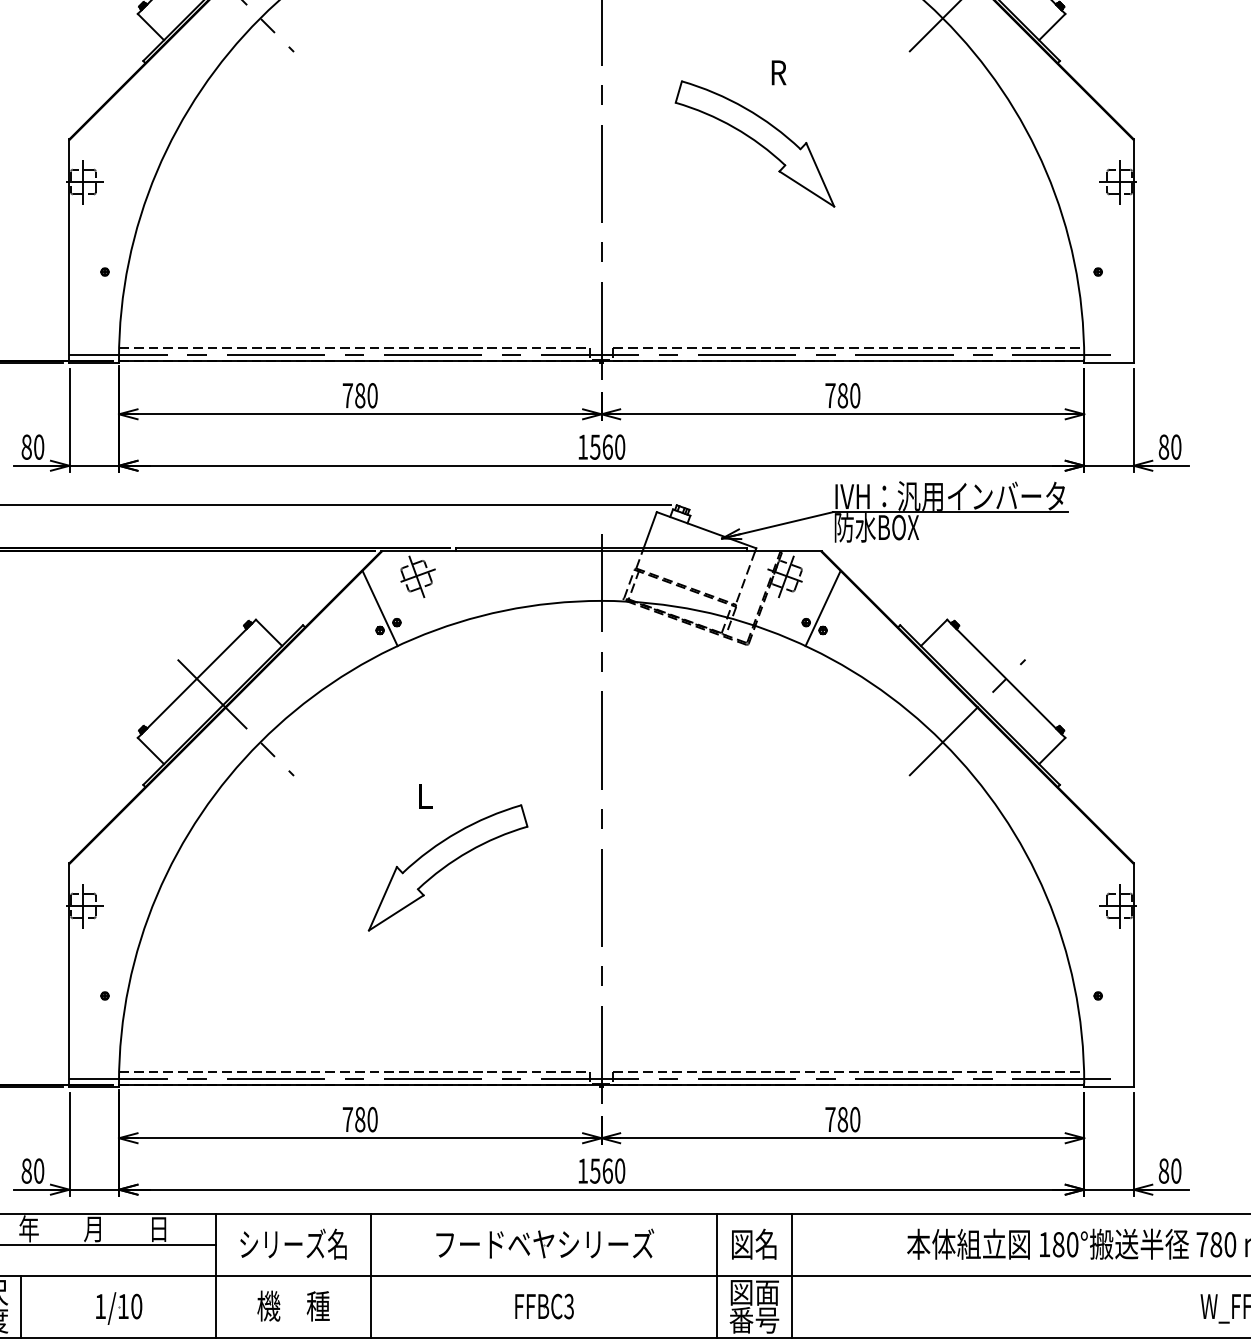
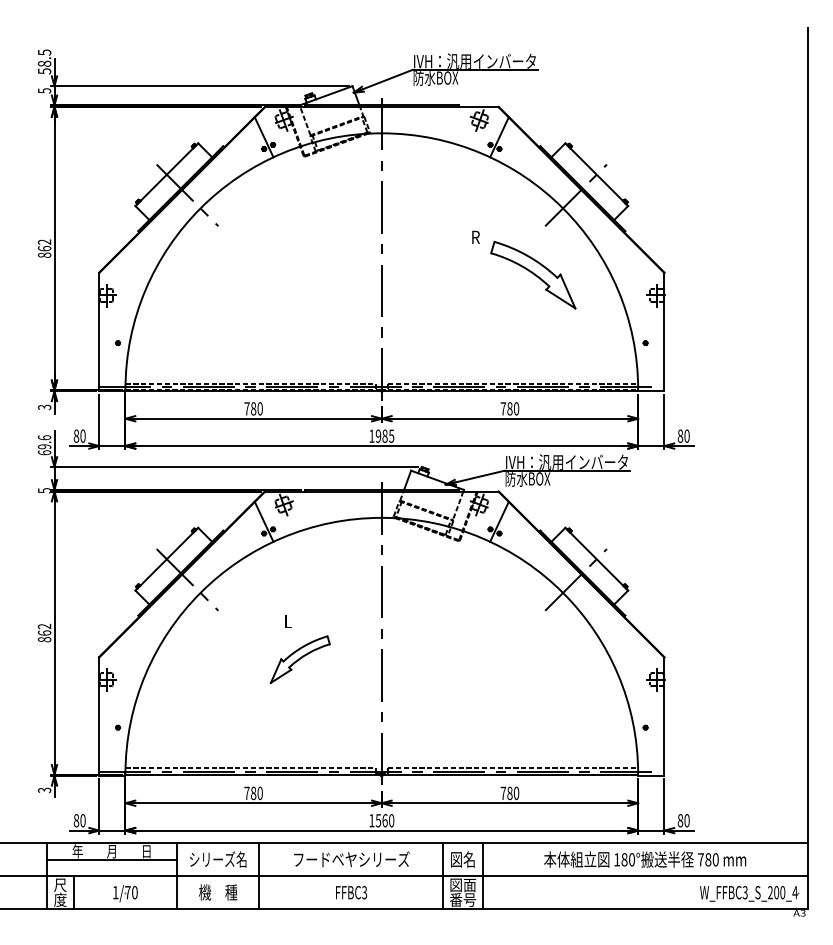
part: (755, 144) -> (533, 275), moved
text: (606, 445) -> (384, 435), 1560 -> 1985
part: (448, 867) -> (300, 659), size x0.7
text: (122, 1306) -> (127, 892), 1/10 -> 1/70

